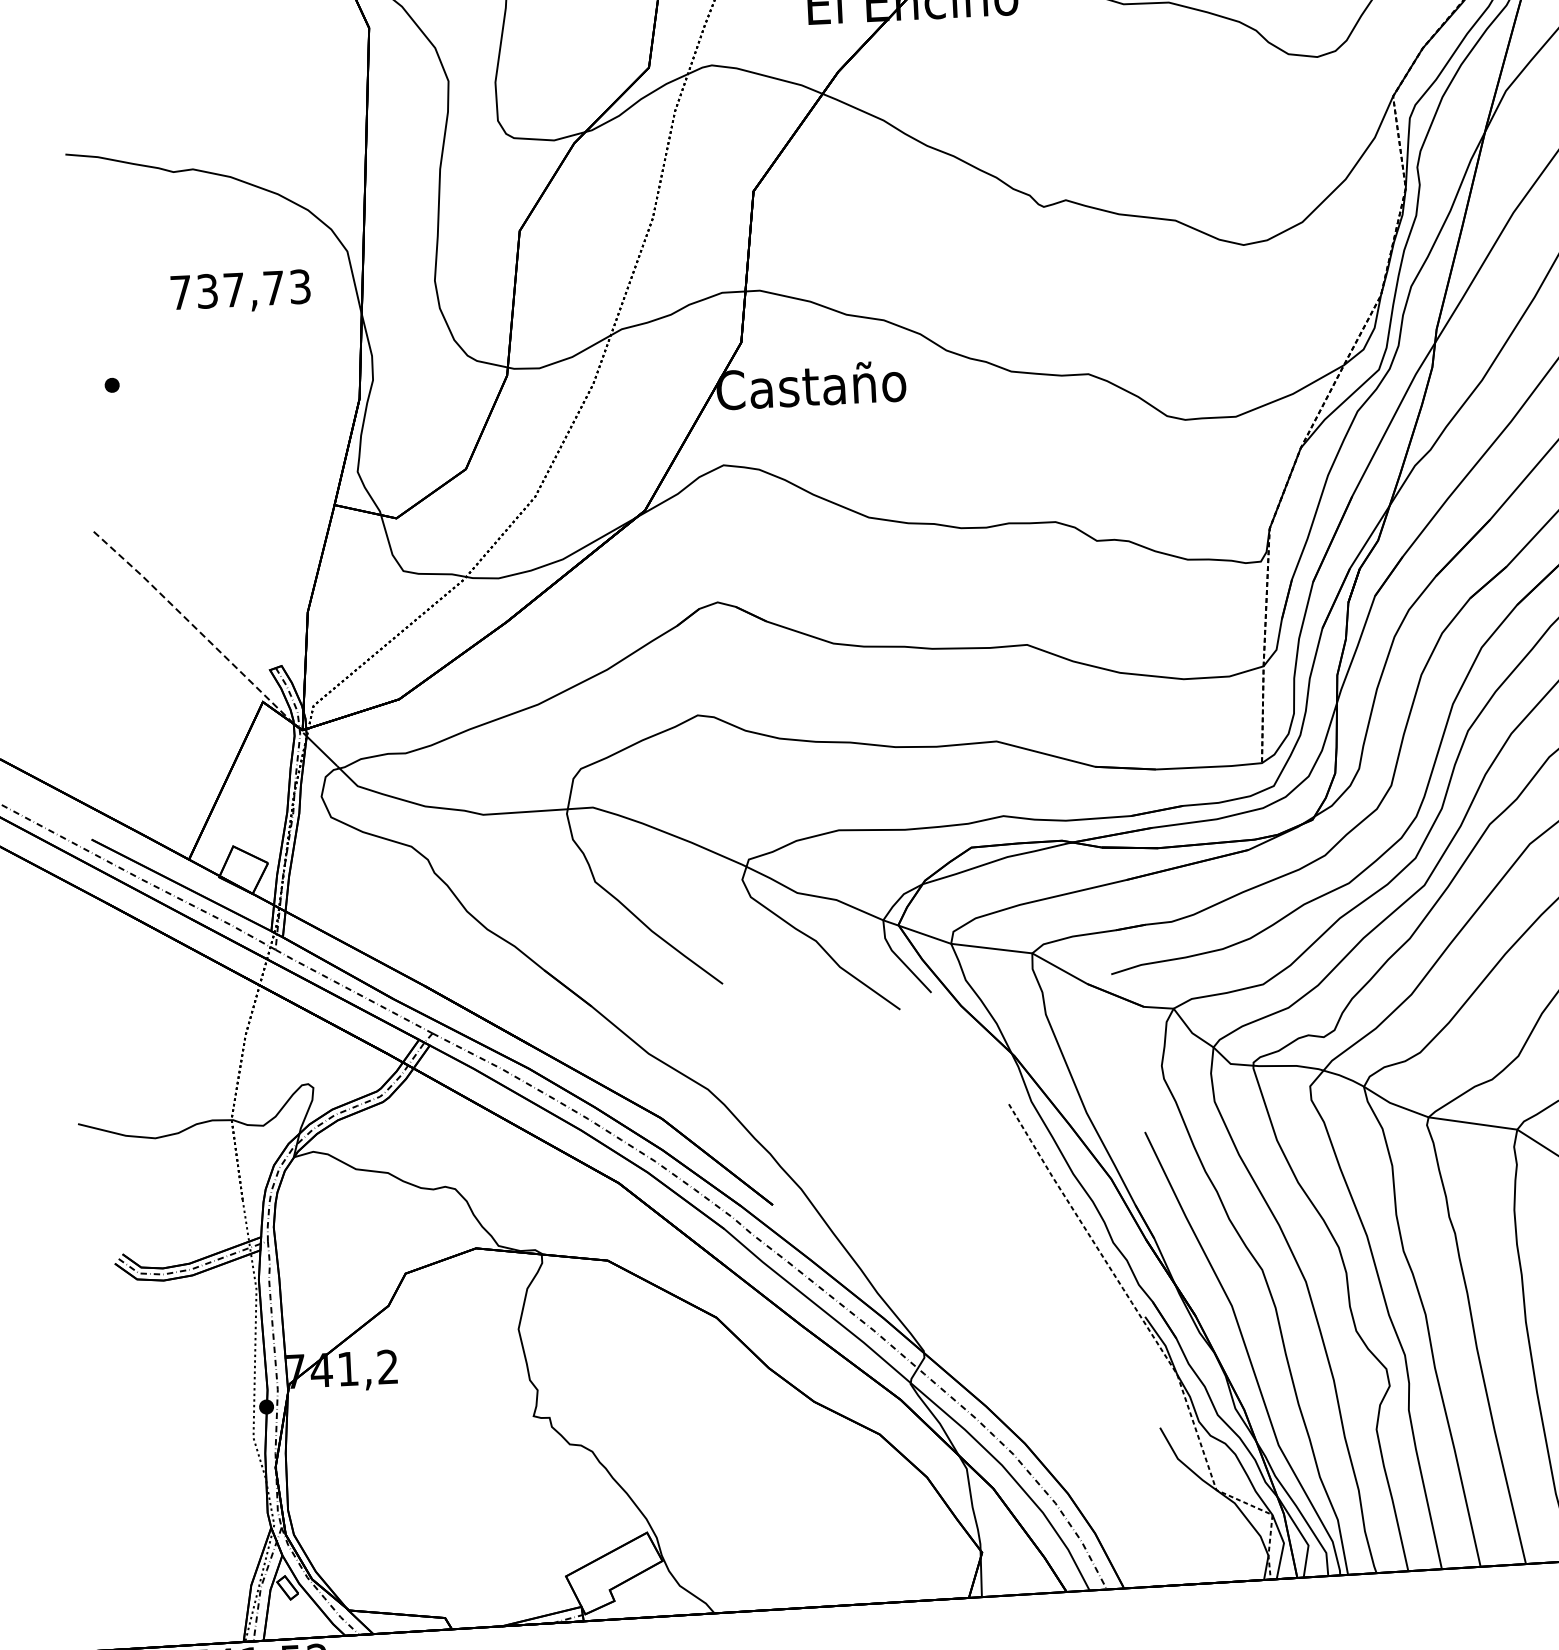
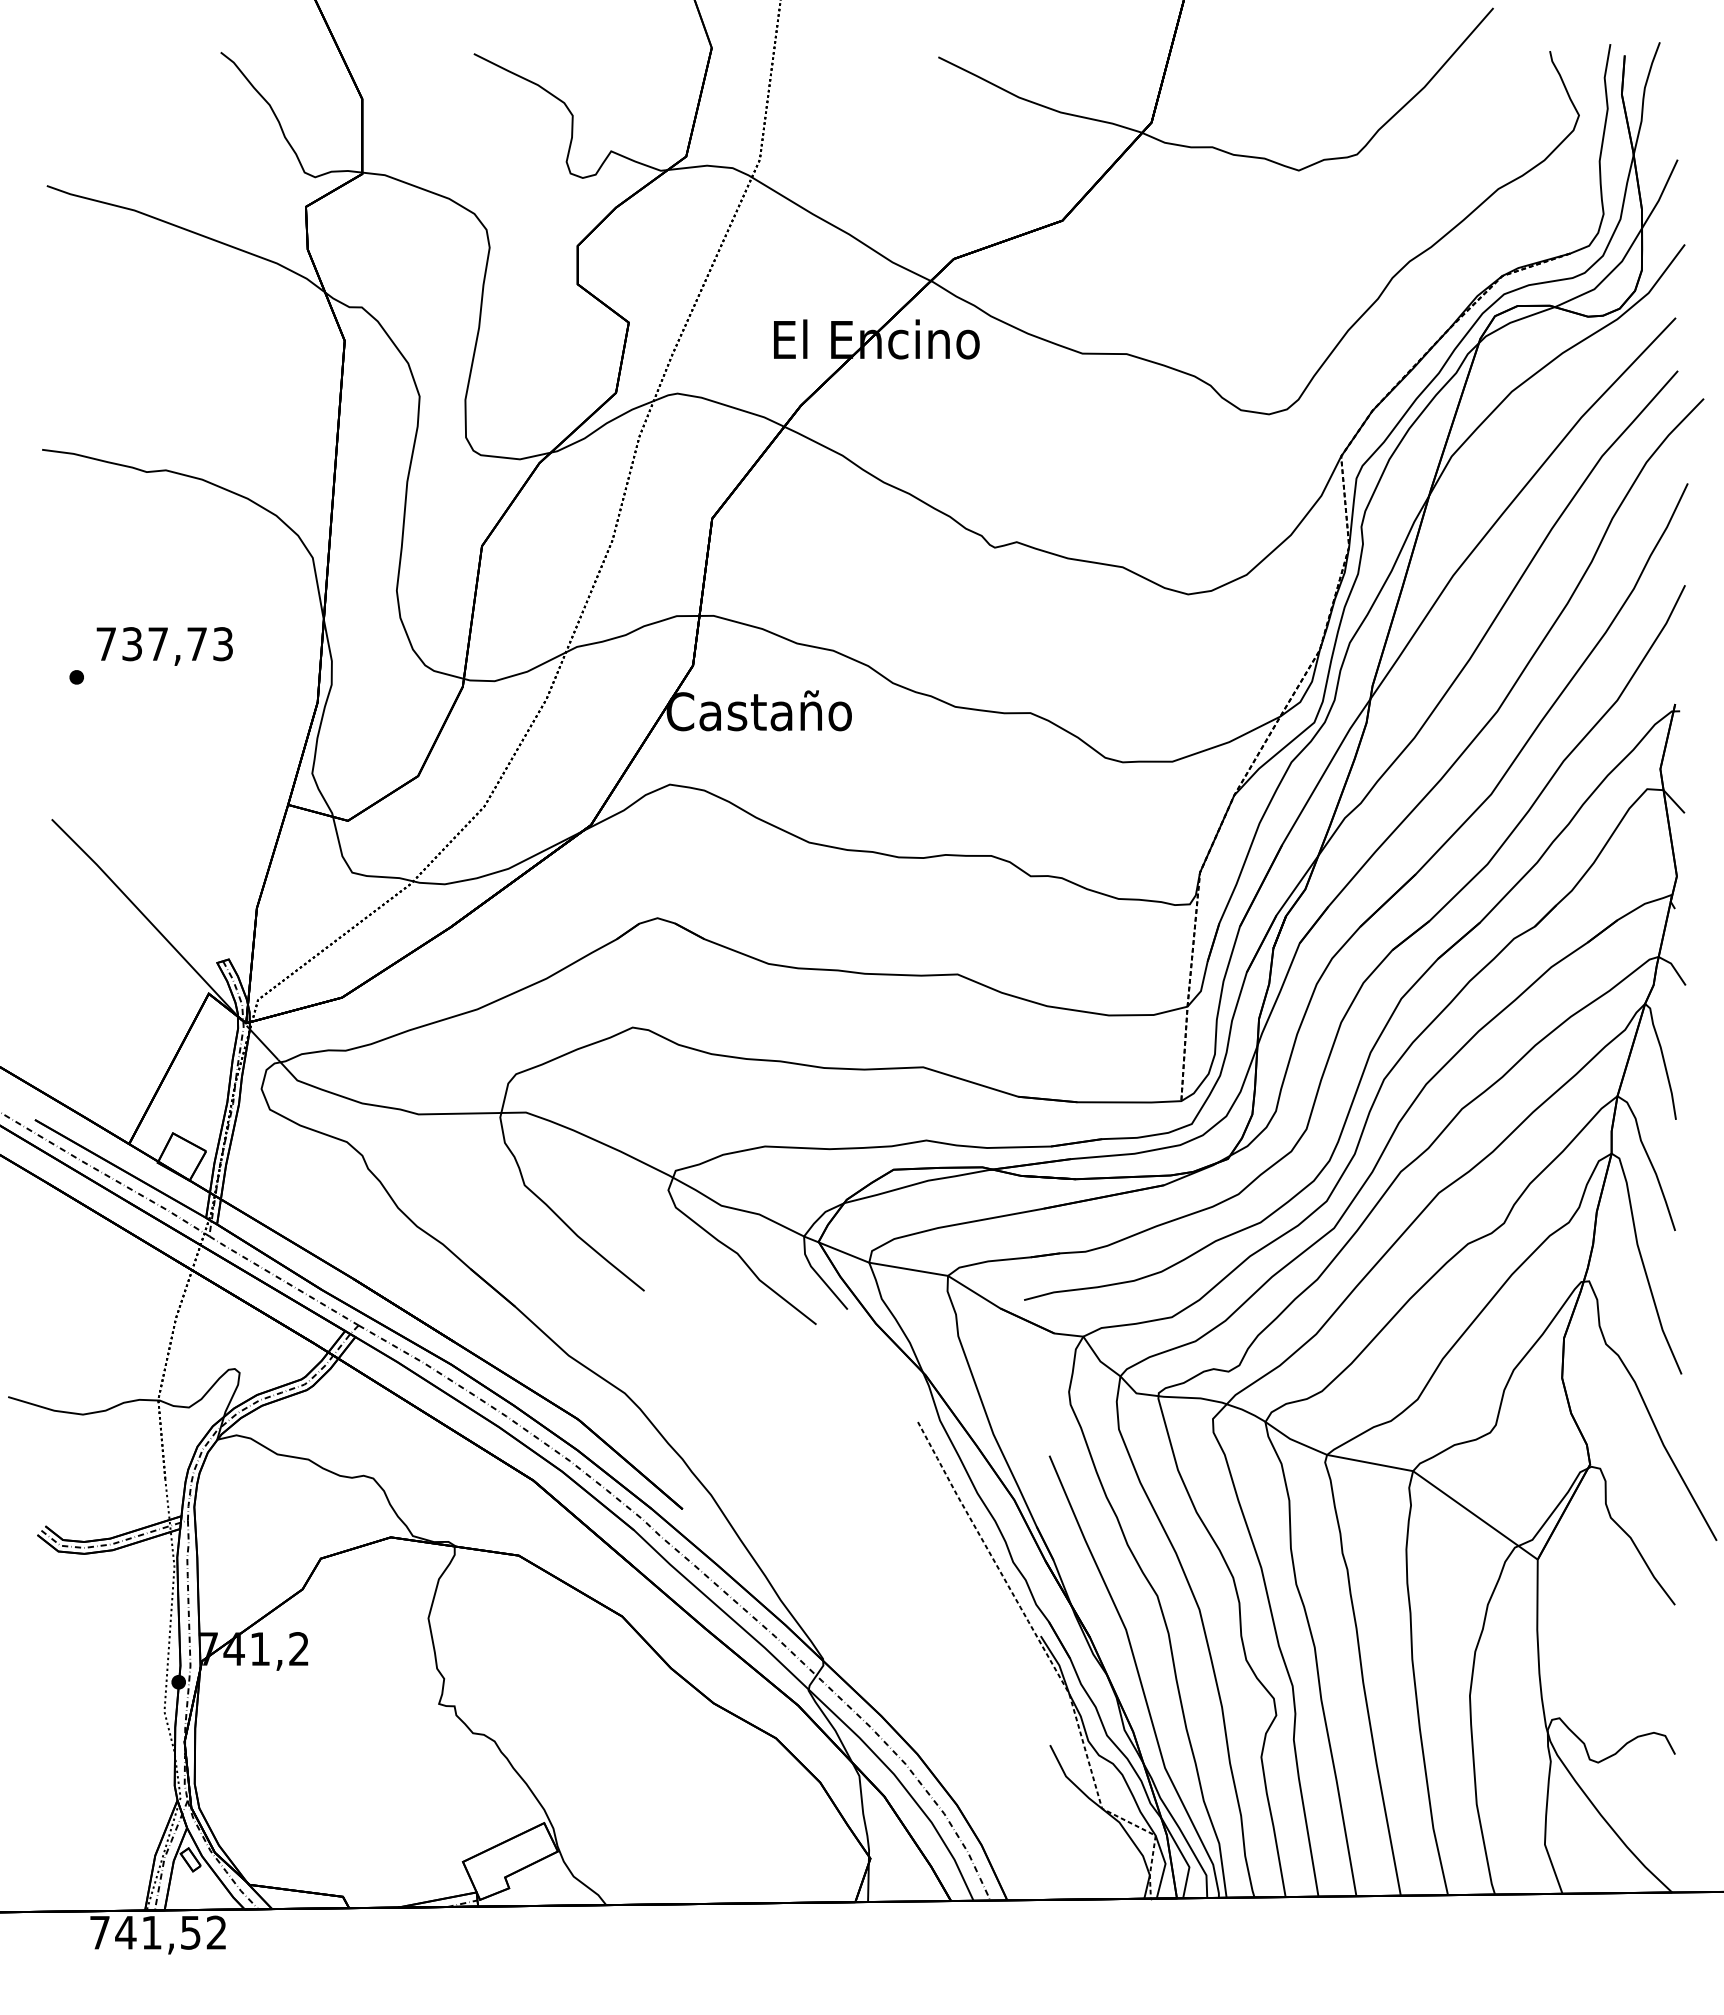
text: (240, 292) -> (164, 646), moved
line: (194, 627) -> (145, 917), dashed -> solid

